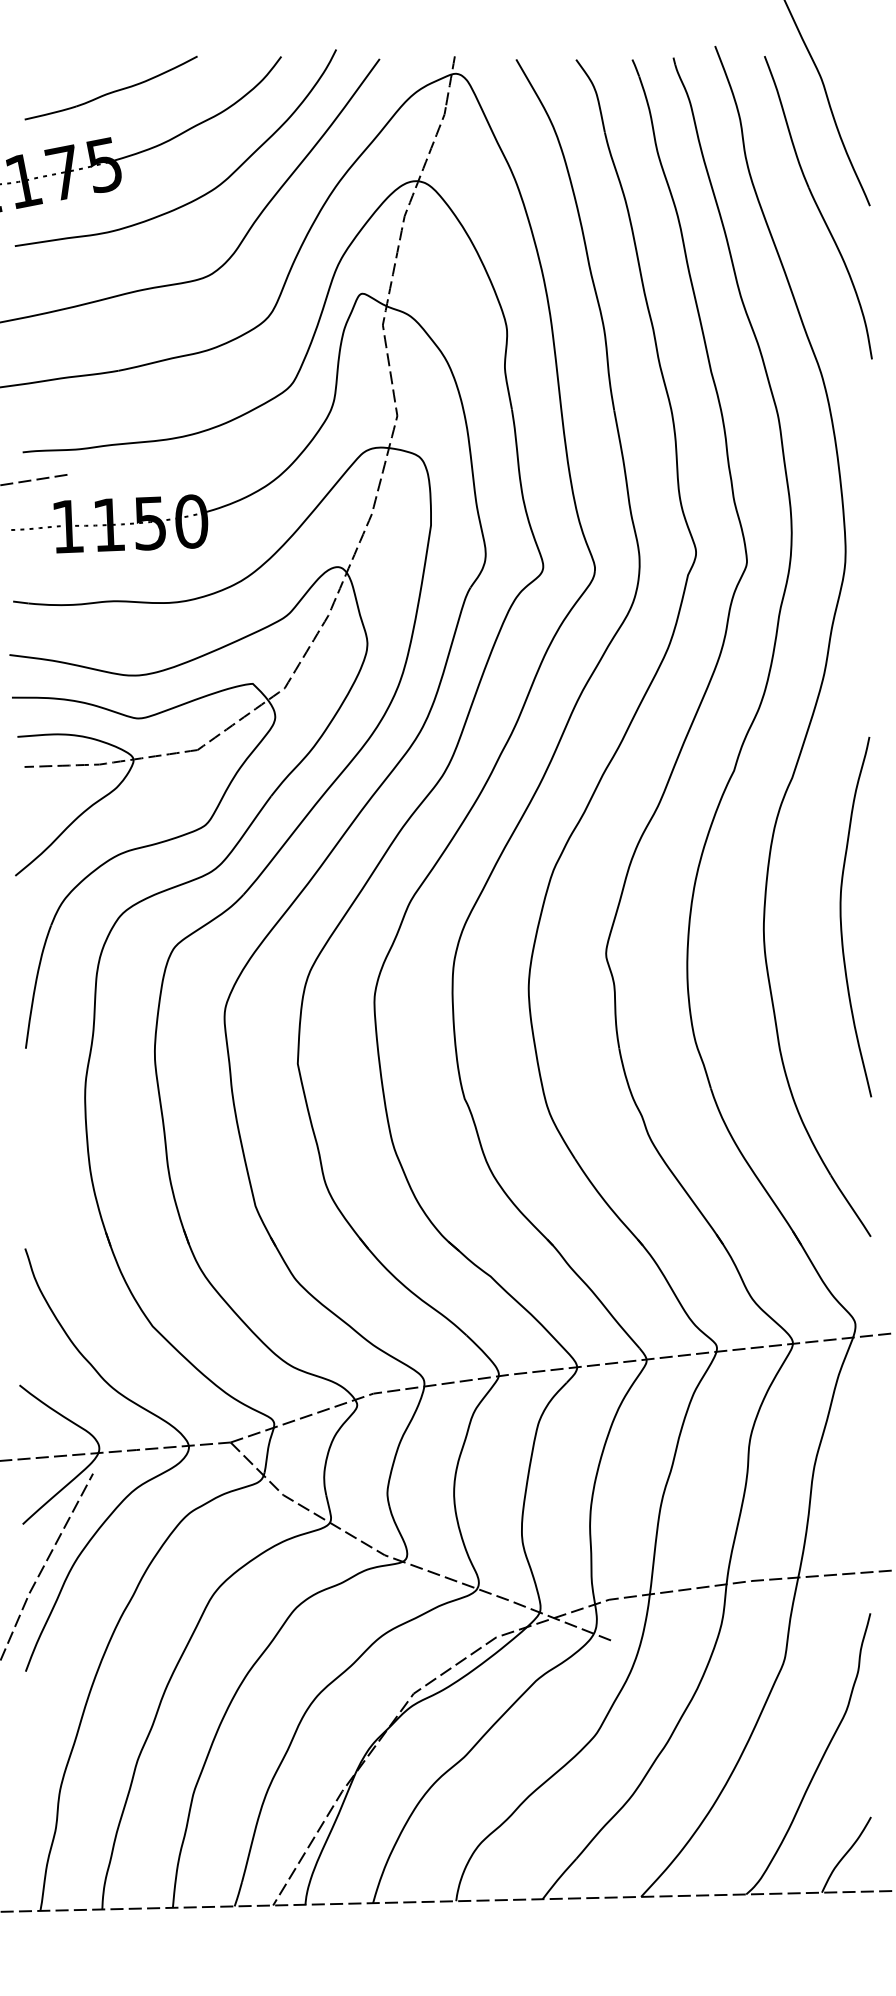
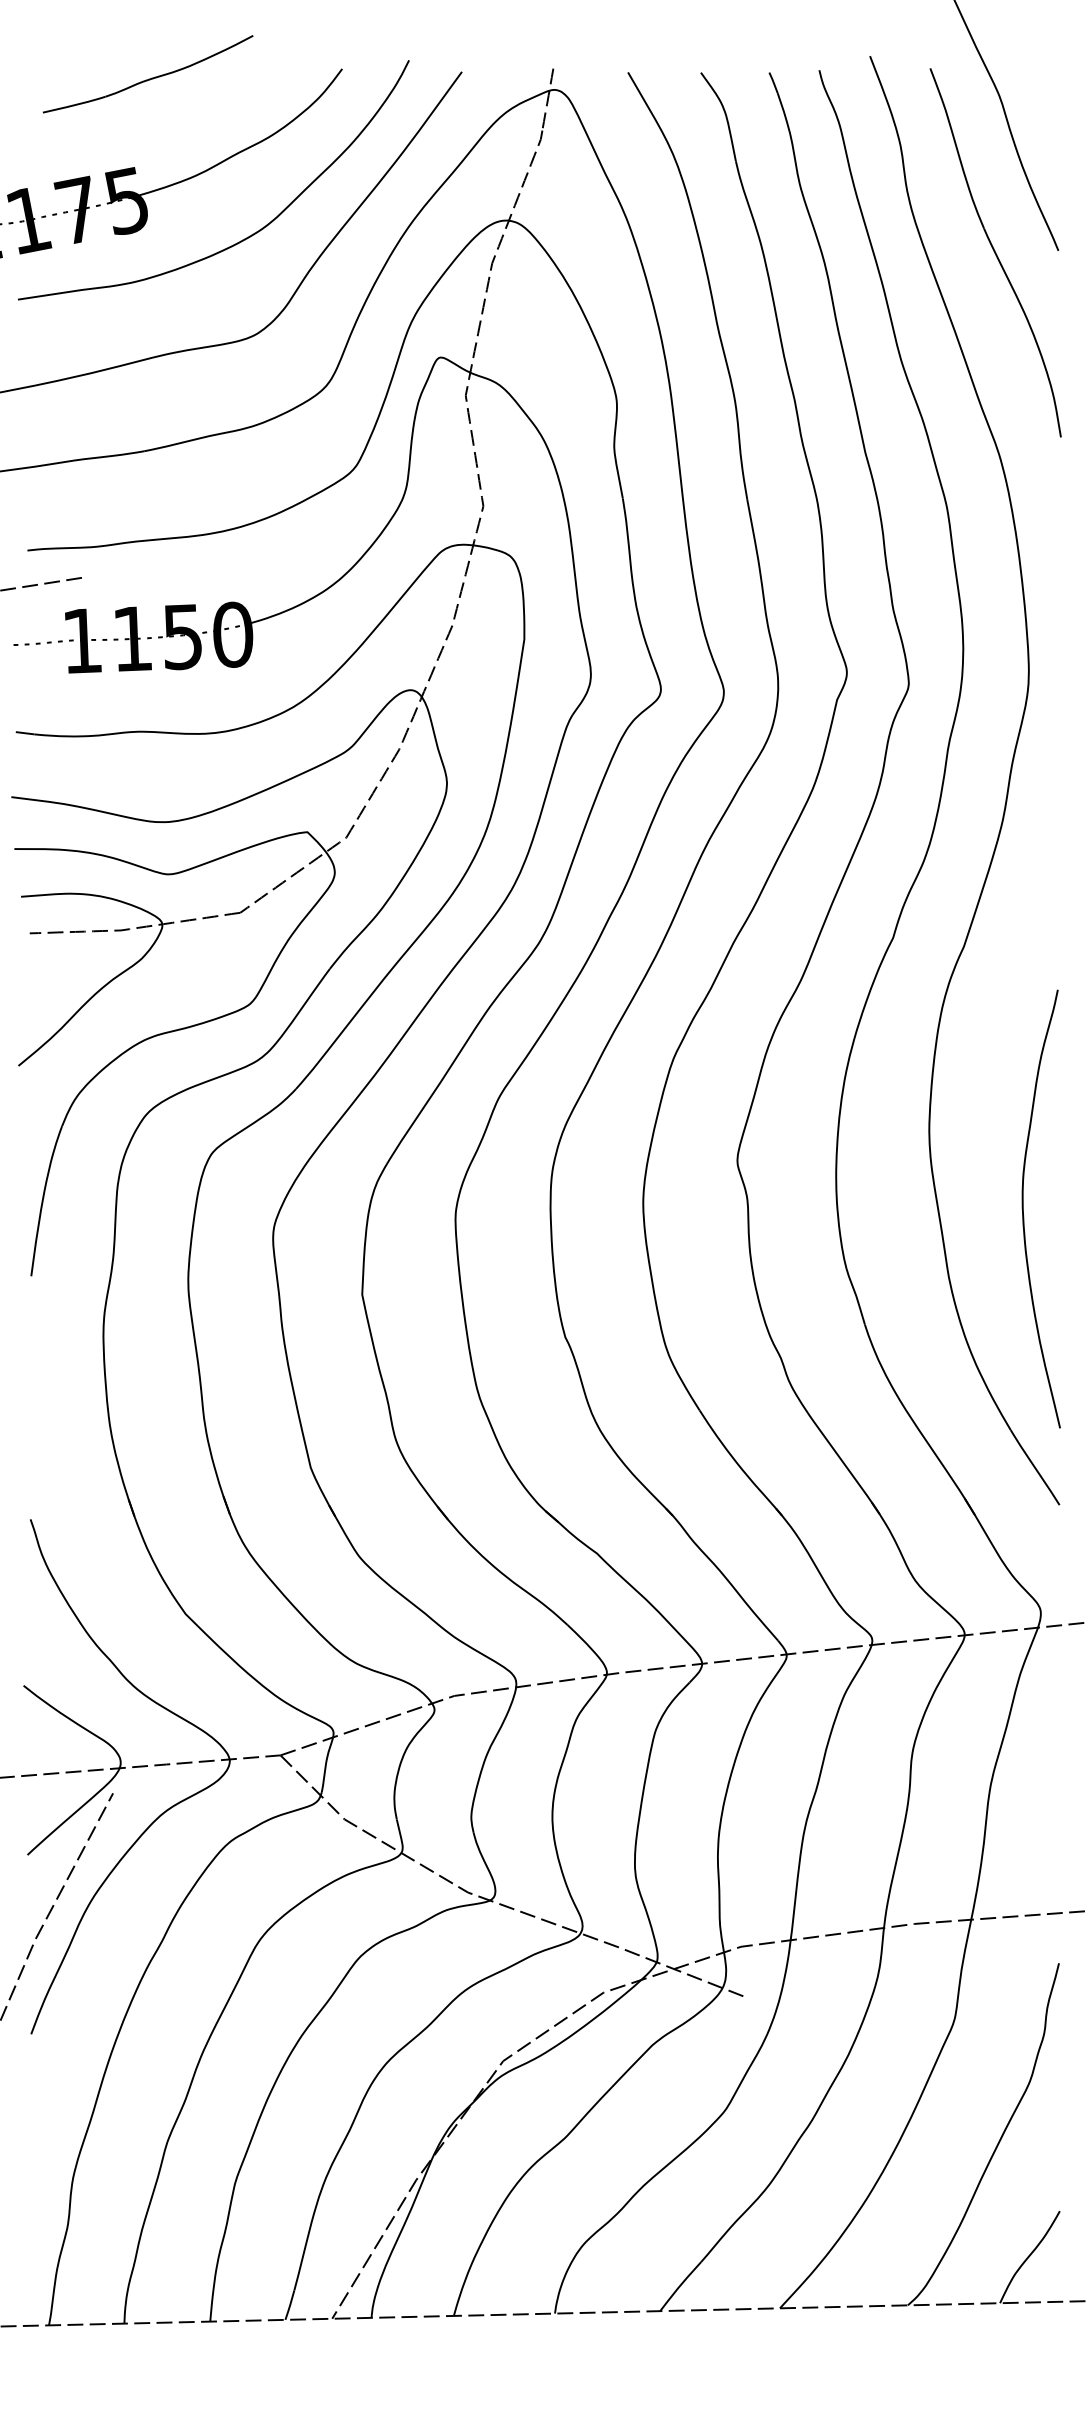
part: (111, 88) -> (148, 74), moved
curve: (841, 916) -> (1023, 1208), moved

